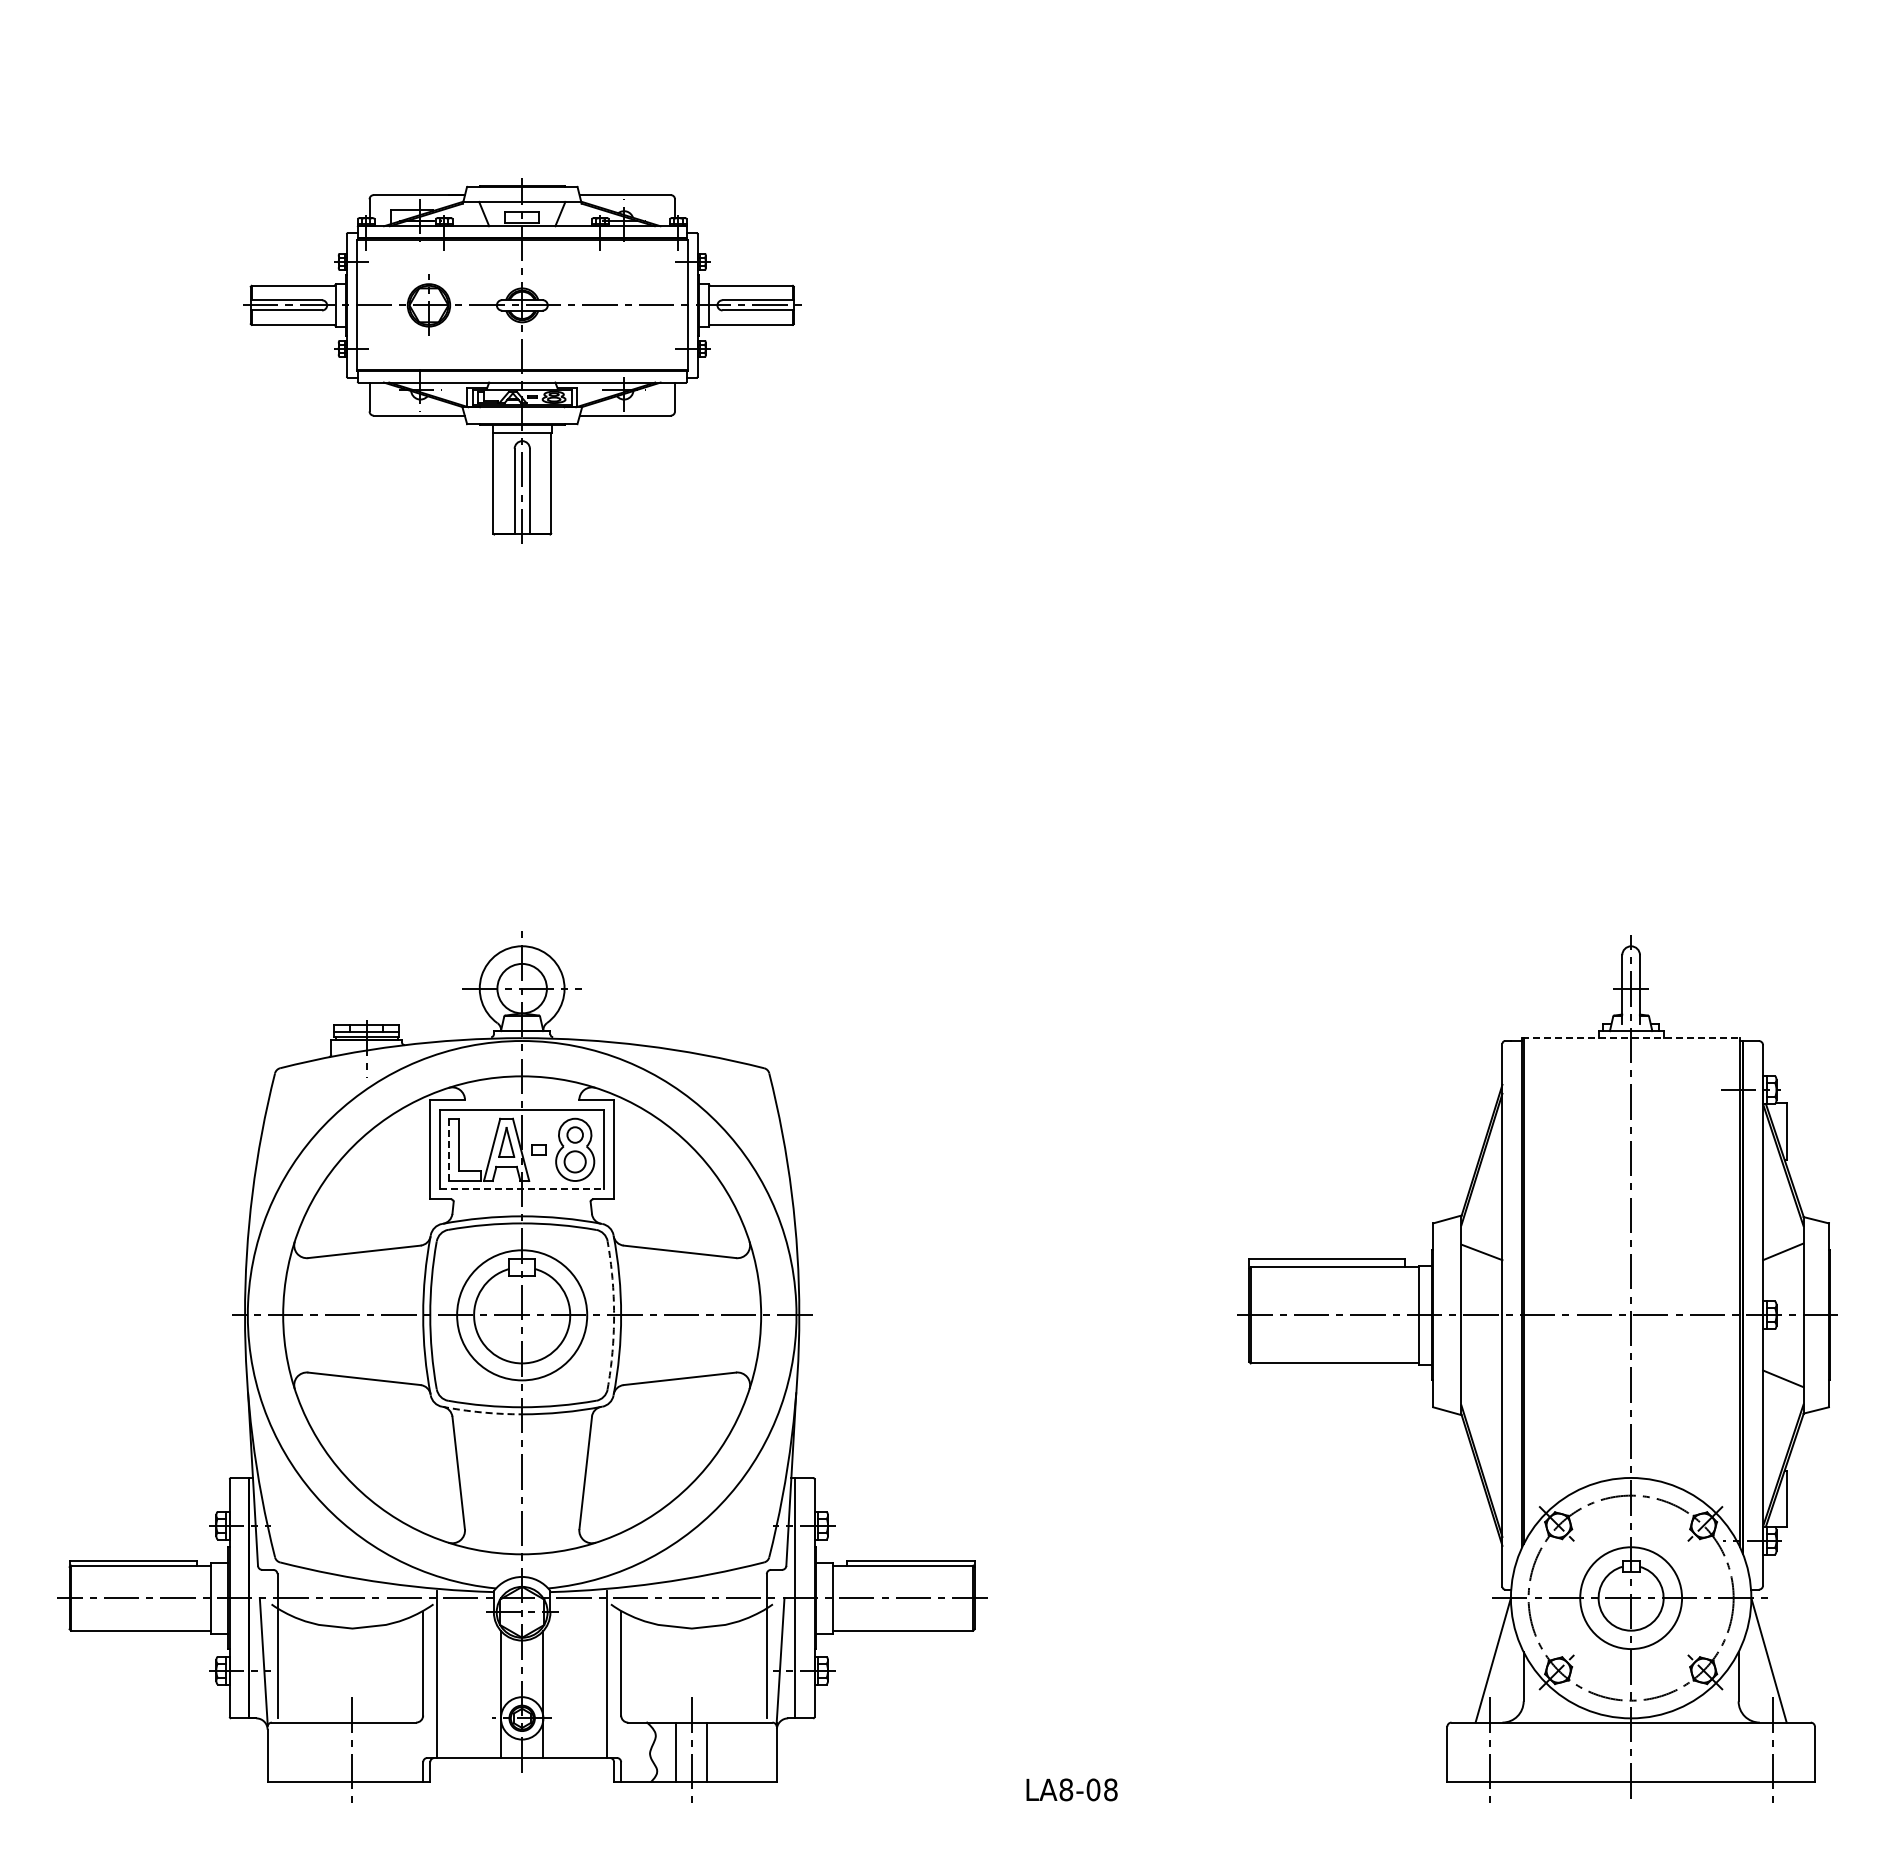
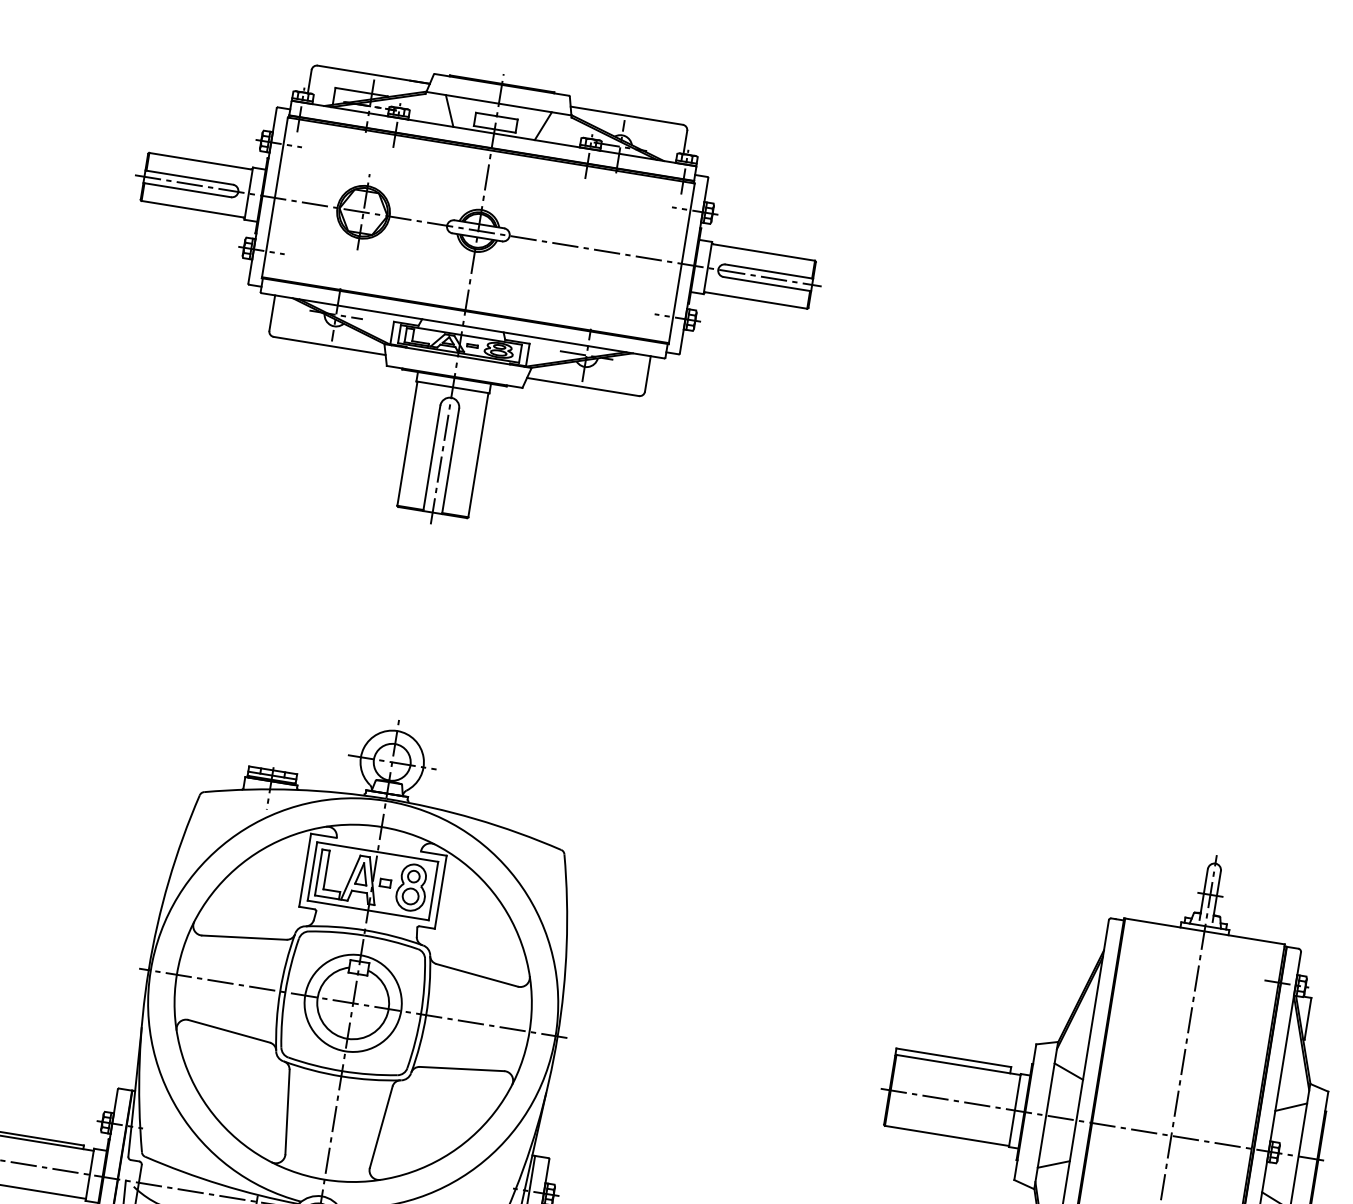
part: (522, 360) -> (467, 298), size x1.67
line: (1631, 1038) -> (1204, 931), dashed -> solid
line: (448, 1150) -> (318, 872), dashed -> solid
line: (522, 1189) -> (368, 910), dashed -> solid
arc: (614, 1315) -> (421, 1014), dashed -> solid
line: (1481, 1378) -> (1053, 1164), added
arc: (481, 1412) -> (311, 1070), dashed -> solid

